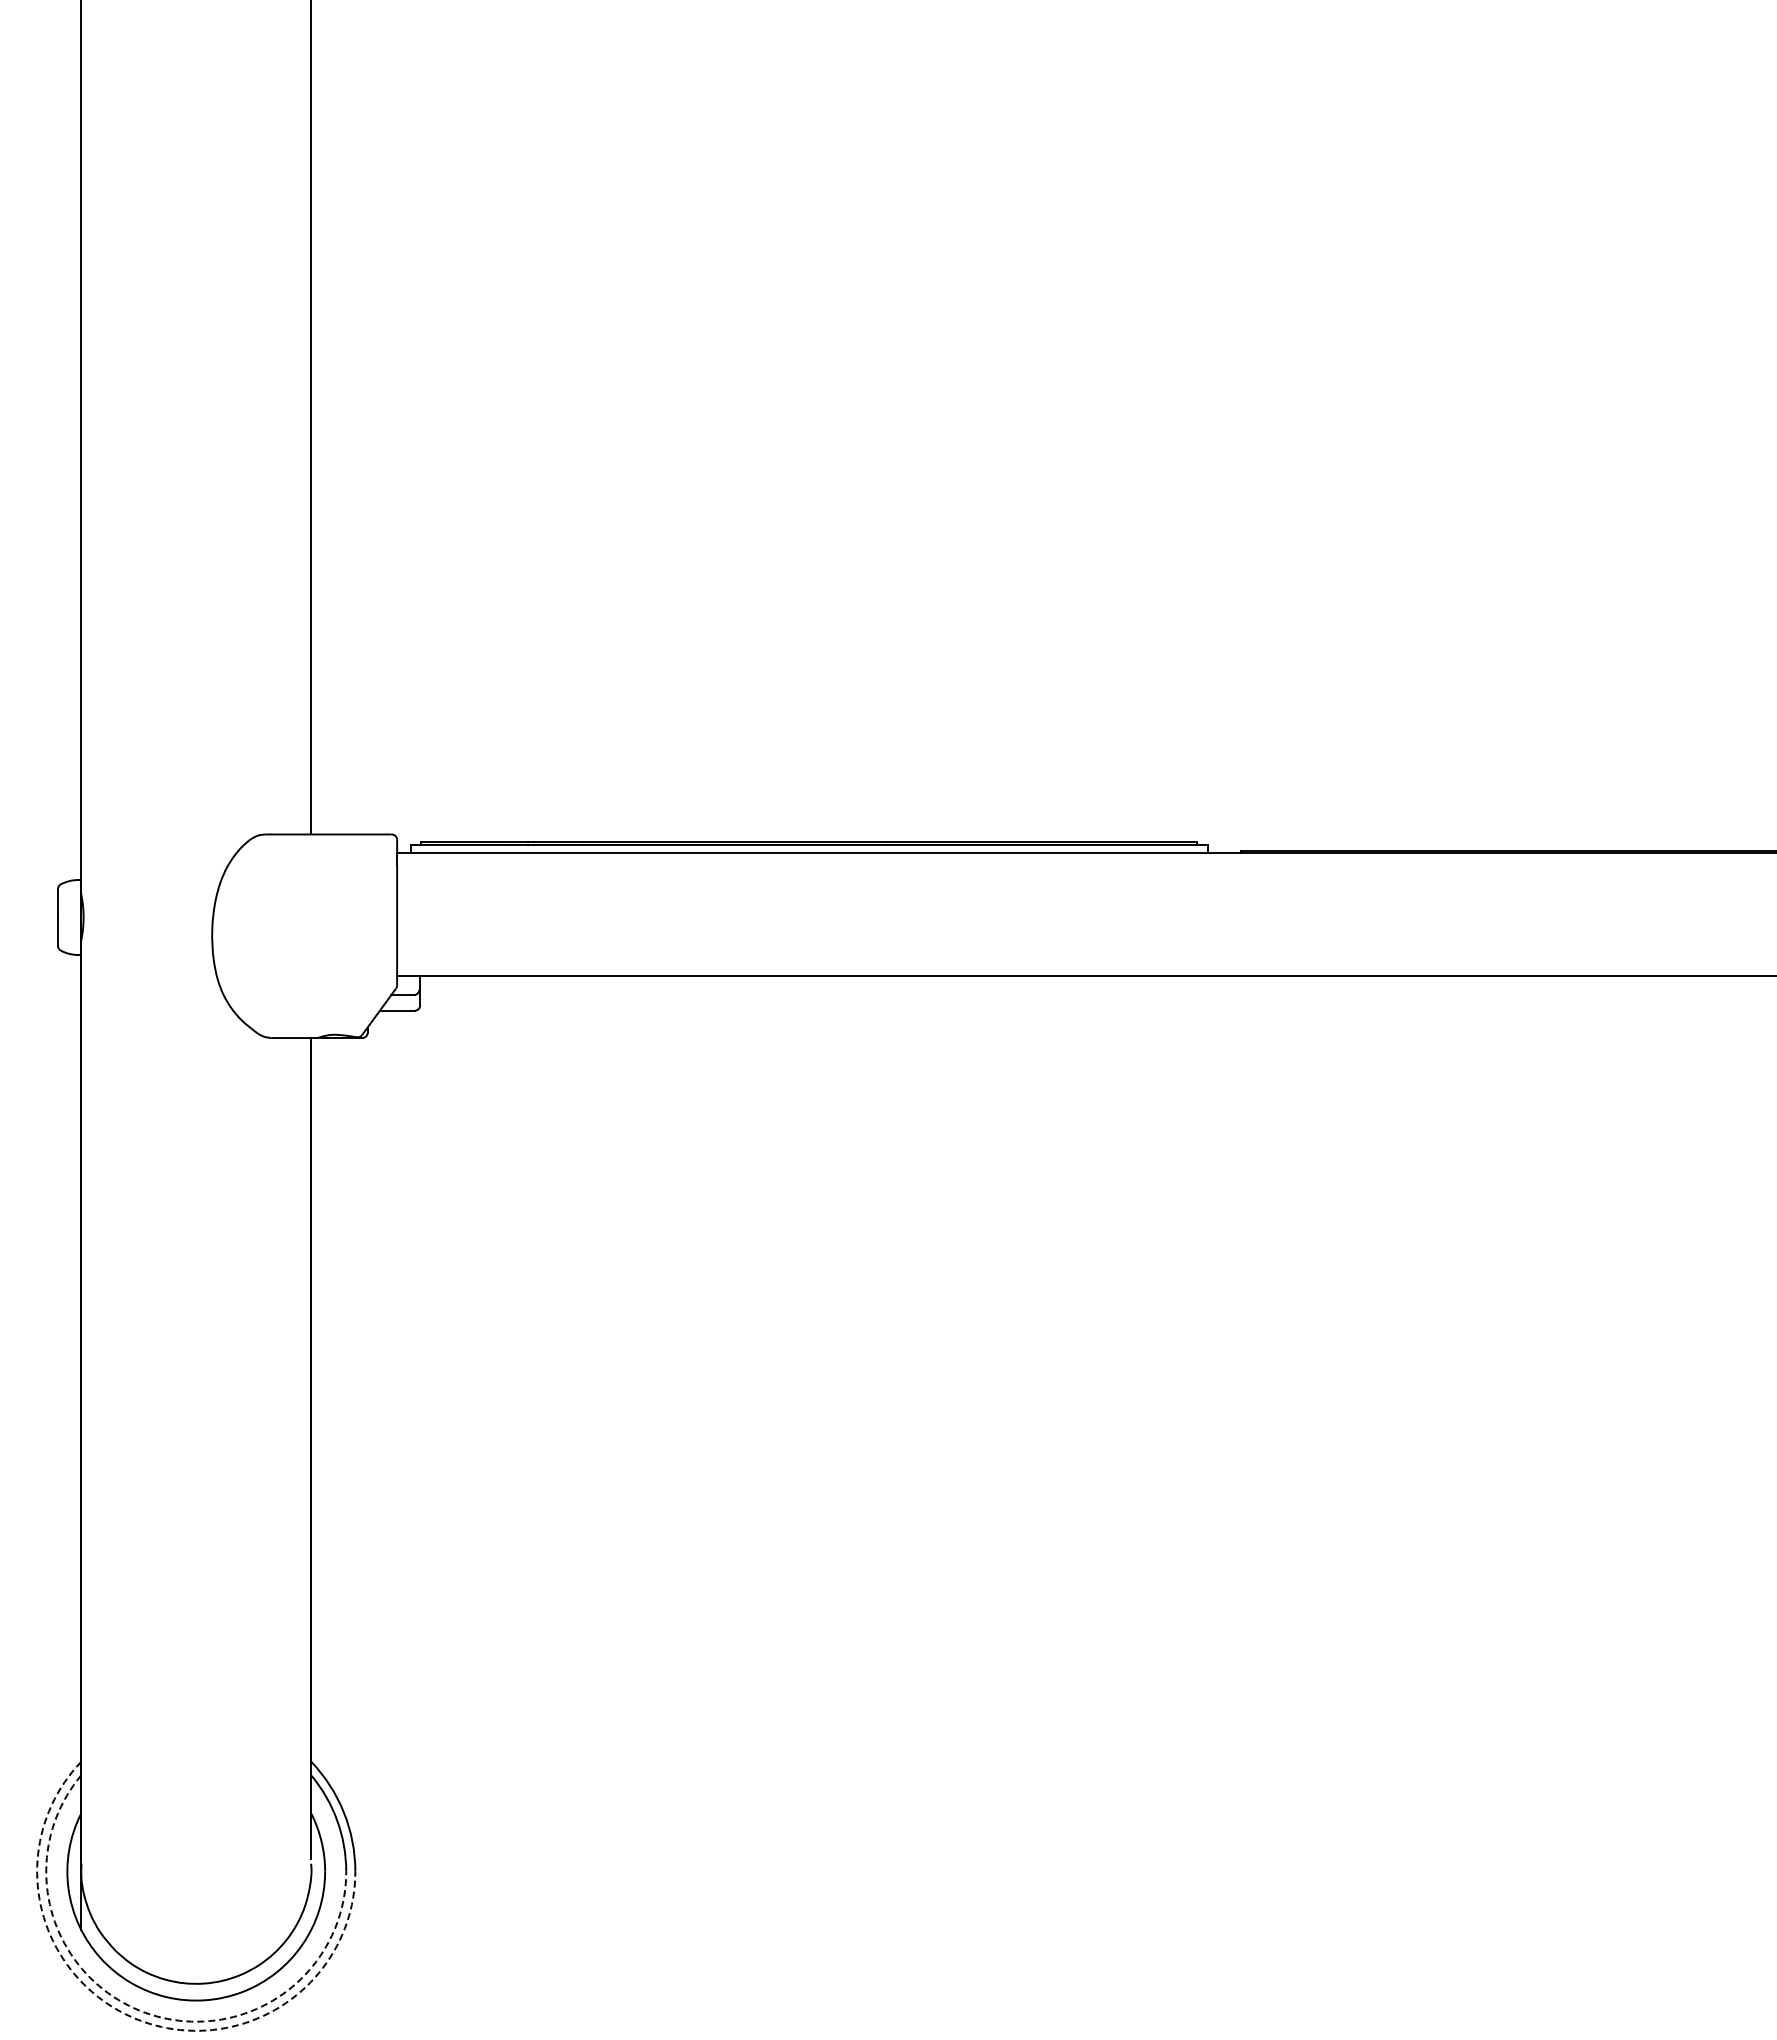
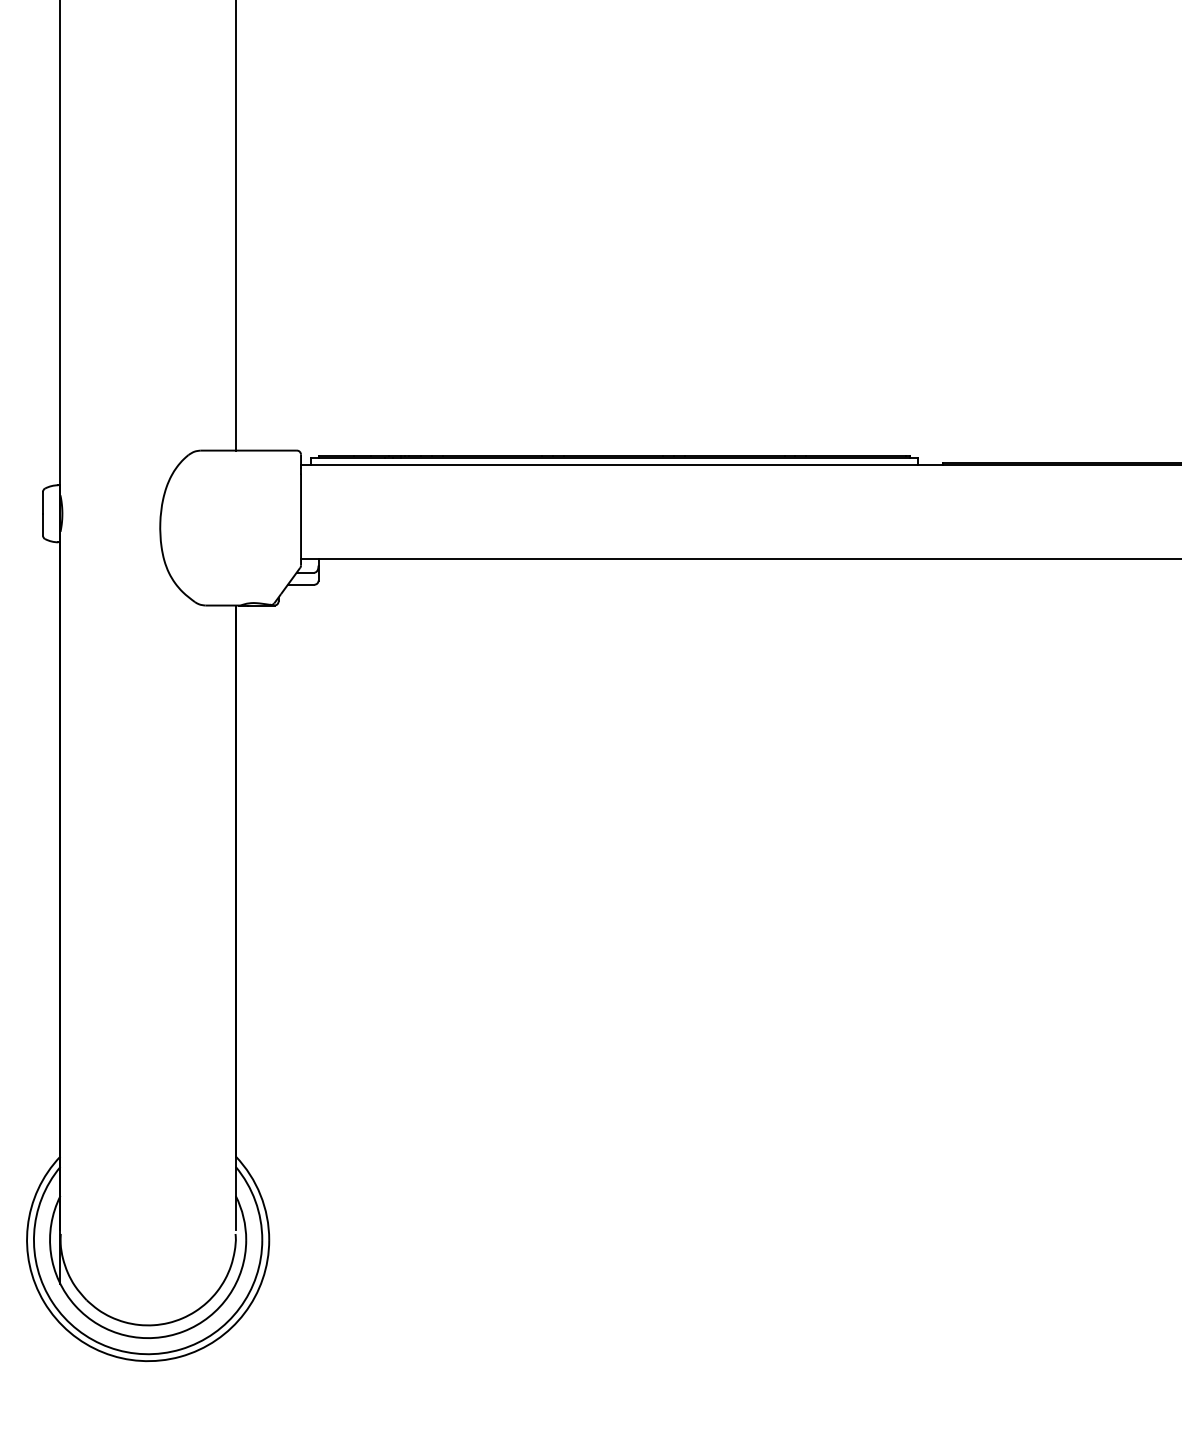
arc: (145, 2012) -> (109, 1347), dashed -> solid
arc: (137, 2019) -> (103, 1352), dashed -> solid

